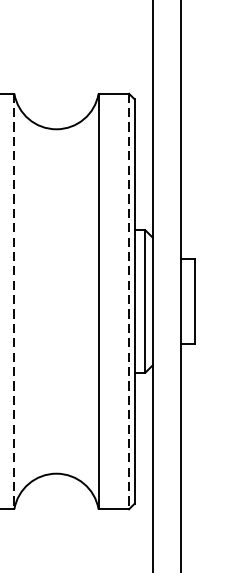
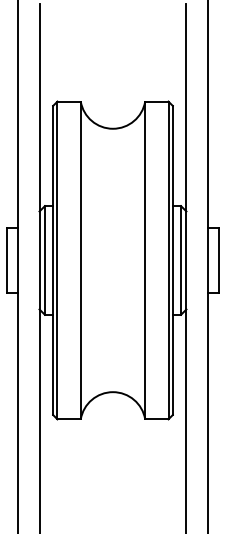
line: (13, 301) -> (80, 260), dashed -> solid
line: (129, 301) -> (168, 260), dashed -> solid

